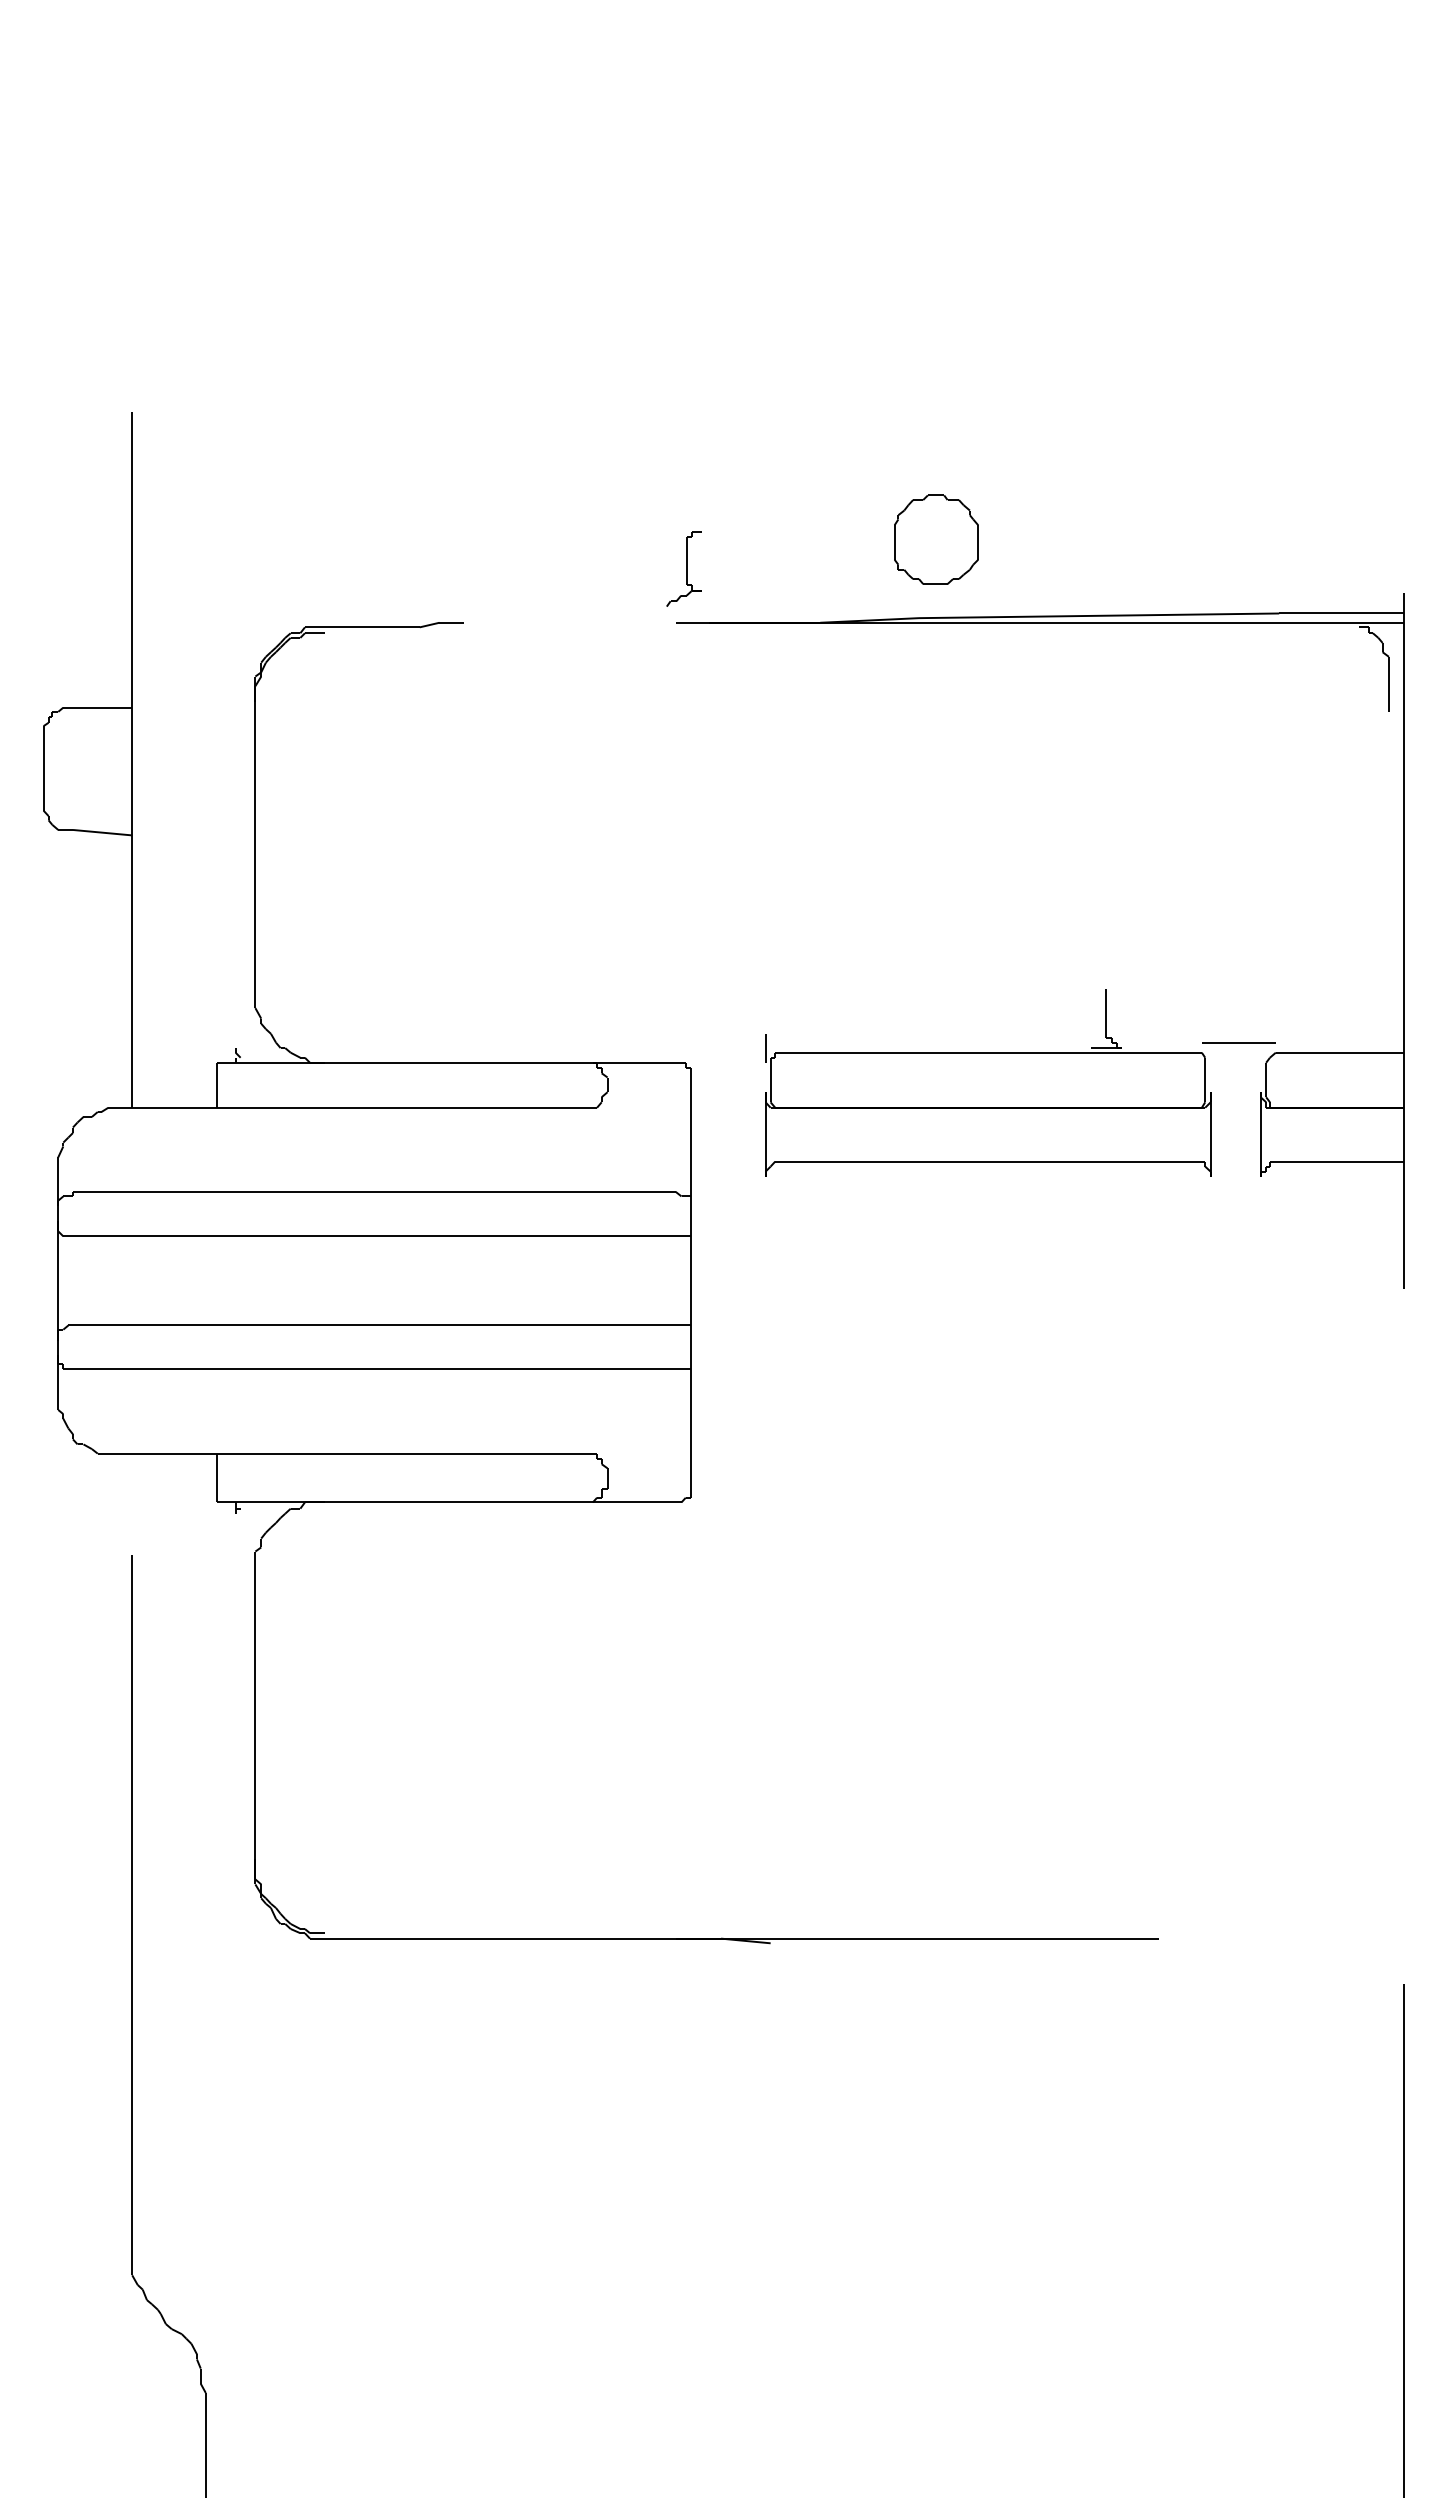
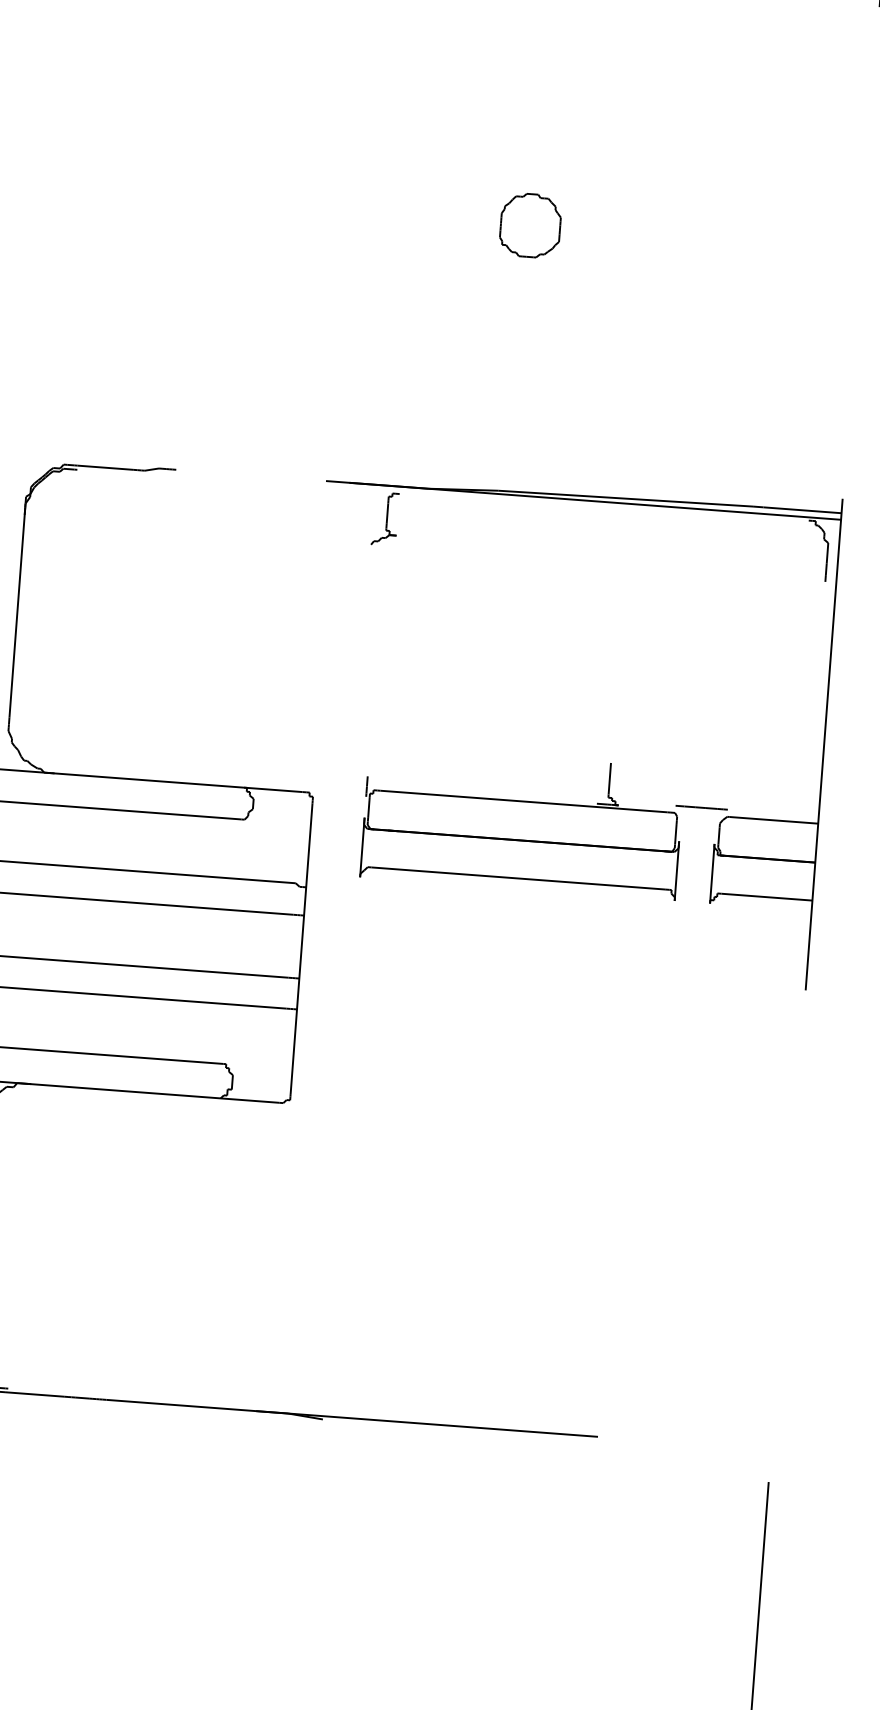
part: (936, 539) -> (530, 225), moved
part: (683, 568) -> (384, 518), moved

